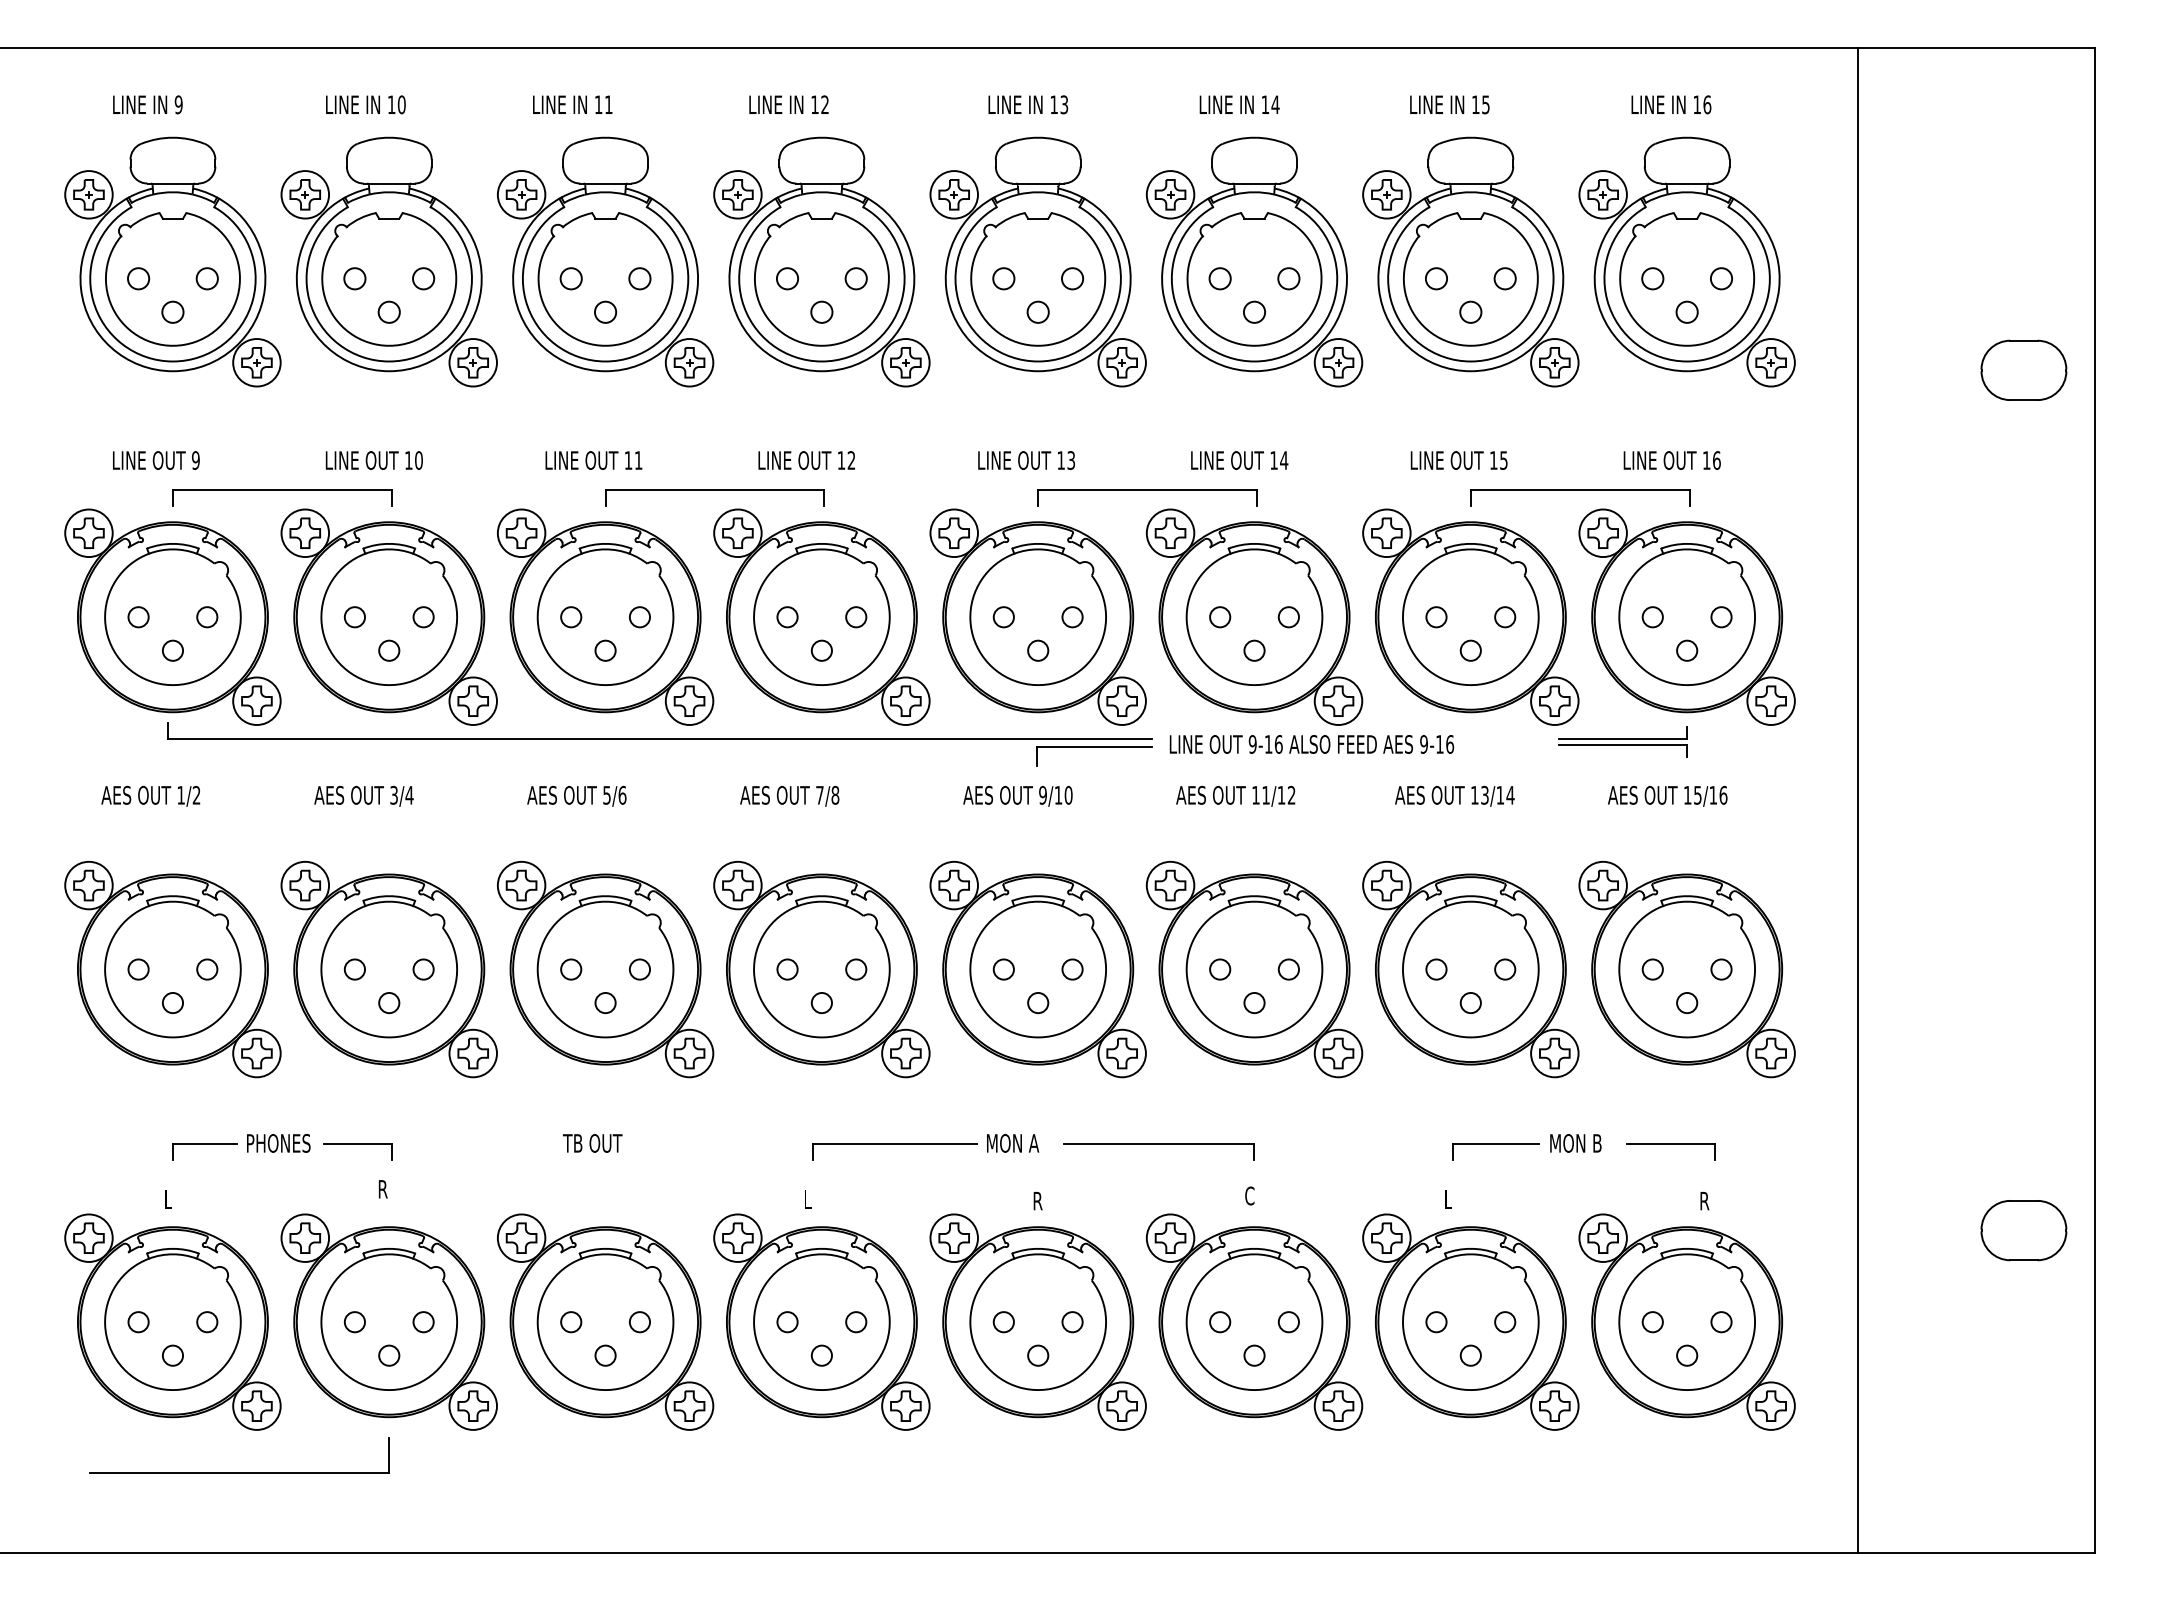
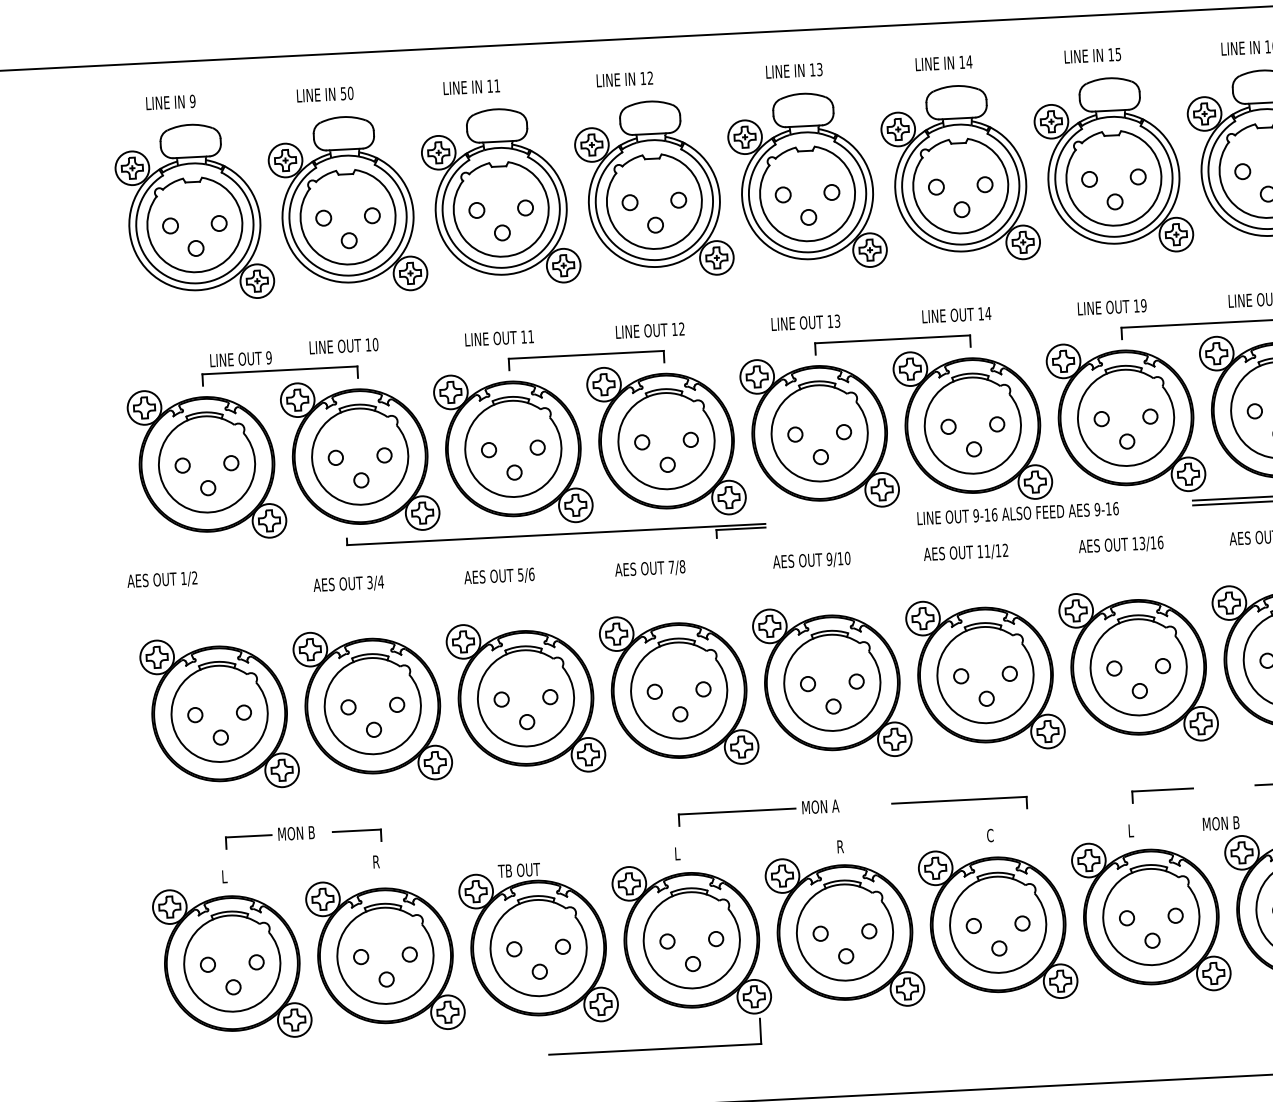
text: (391, 104) -> (343, 93), 10 -> 50
text: (156, 460) -> (241, 359), moved
text: (1503, 460) -> (1143, 305), 15 -> 19
part: (659, 744) -> (556, 537), size x0.6
text: (1510, 794) -> (1160, 541), 13/14 -> 13/16
text: (150, 795) -> (162, 579), moved
text: (279, 1143) -> (301, 833), PHONES -> MON B
text: (592, 1143) -> (519, 870), moved
text: (1575, 1143) -> (1220, 823), moved
part: (1158, 1144) -> (959, 800), moved
part: (239, 1472) -> (655, 1048), moved

